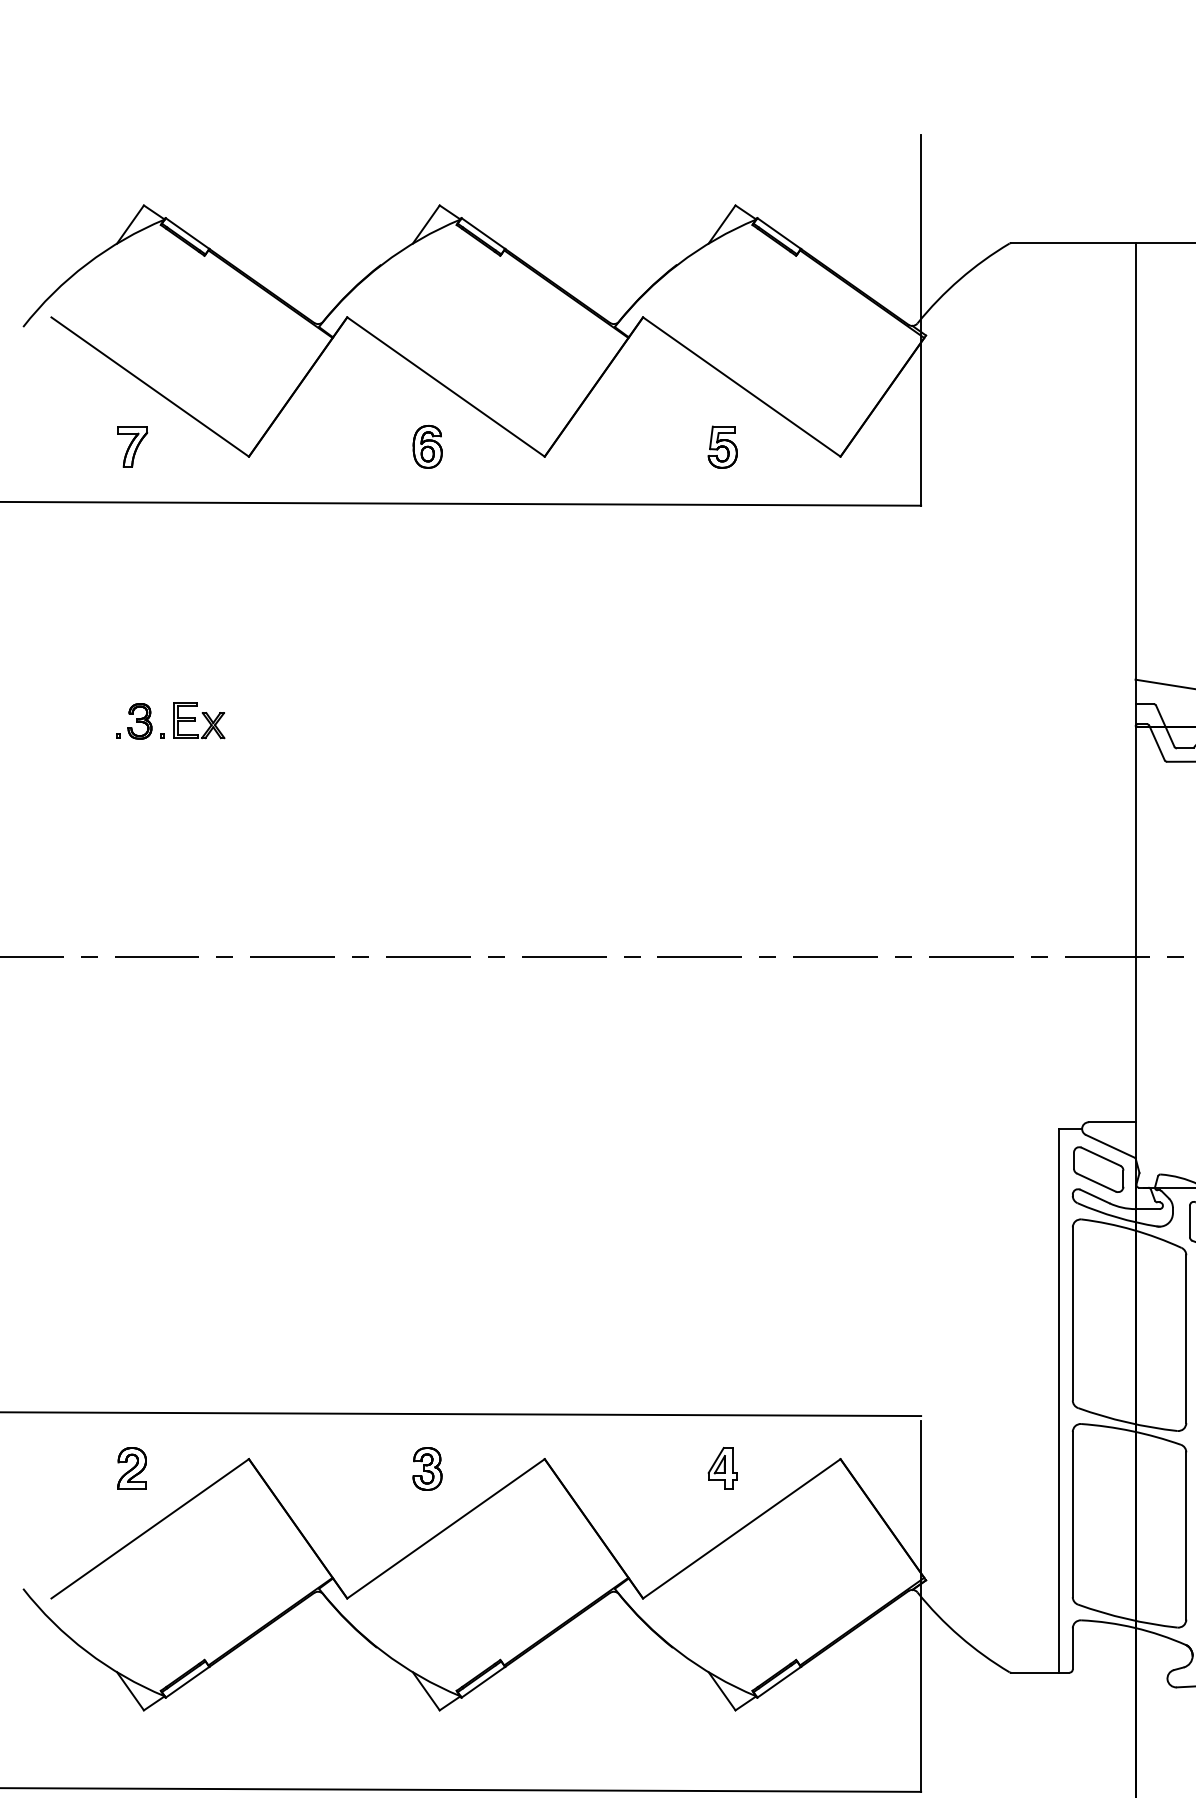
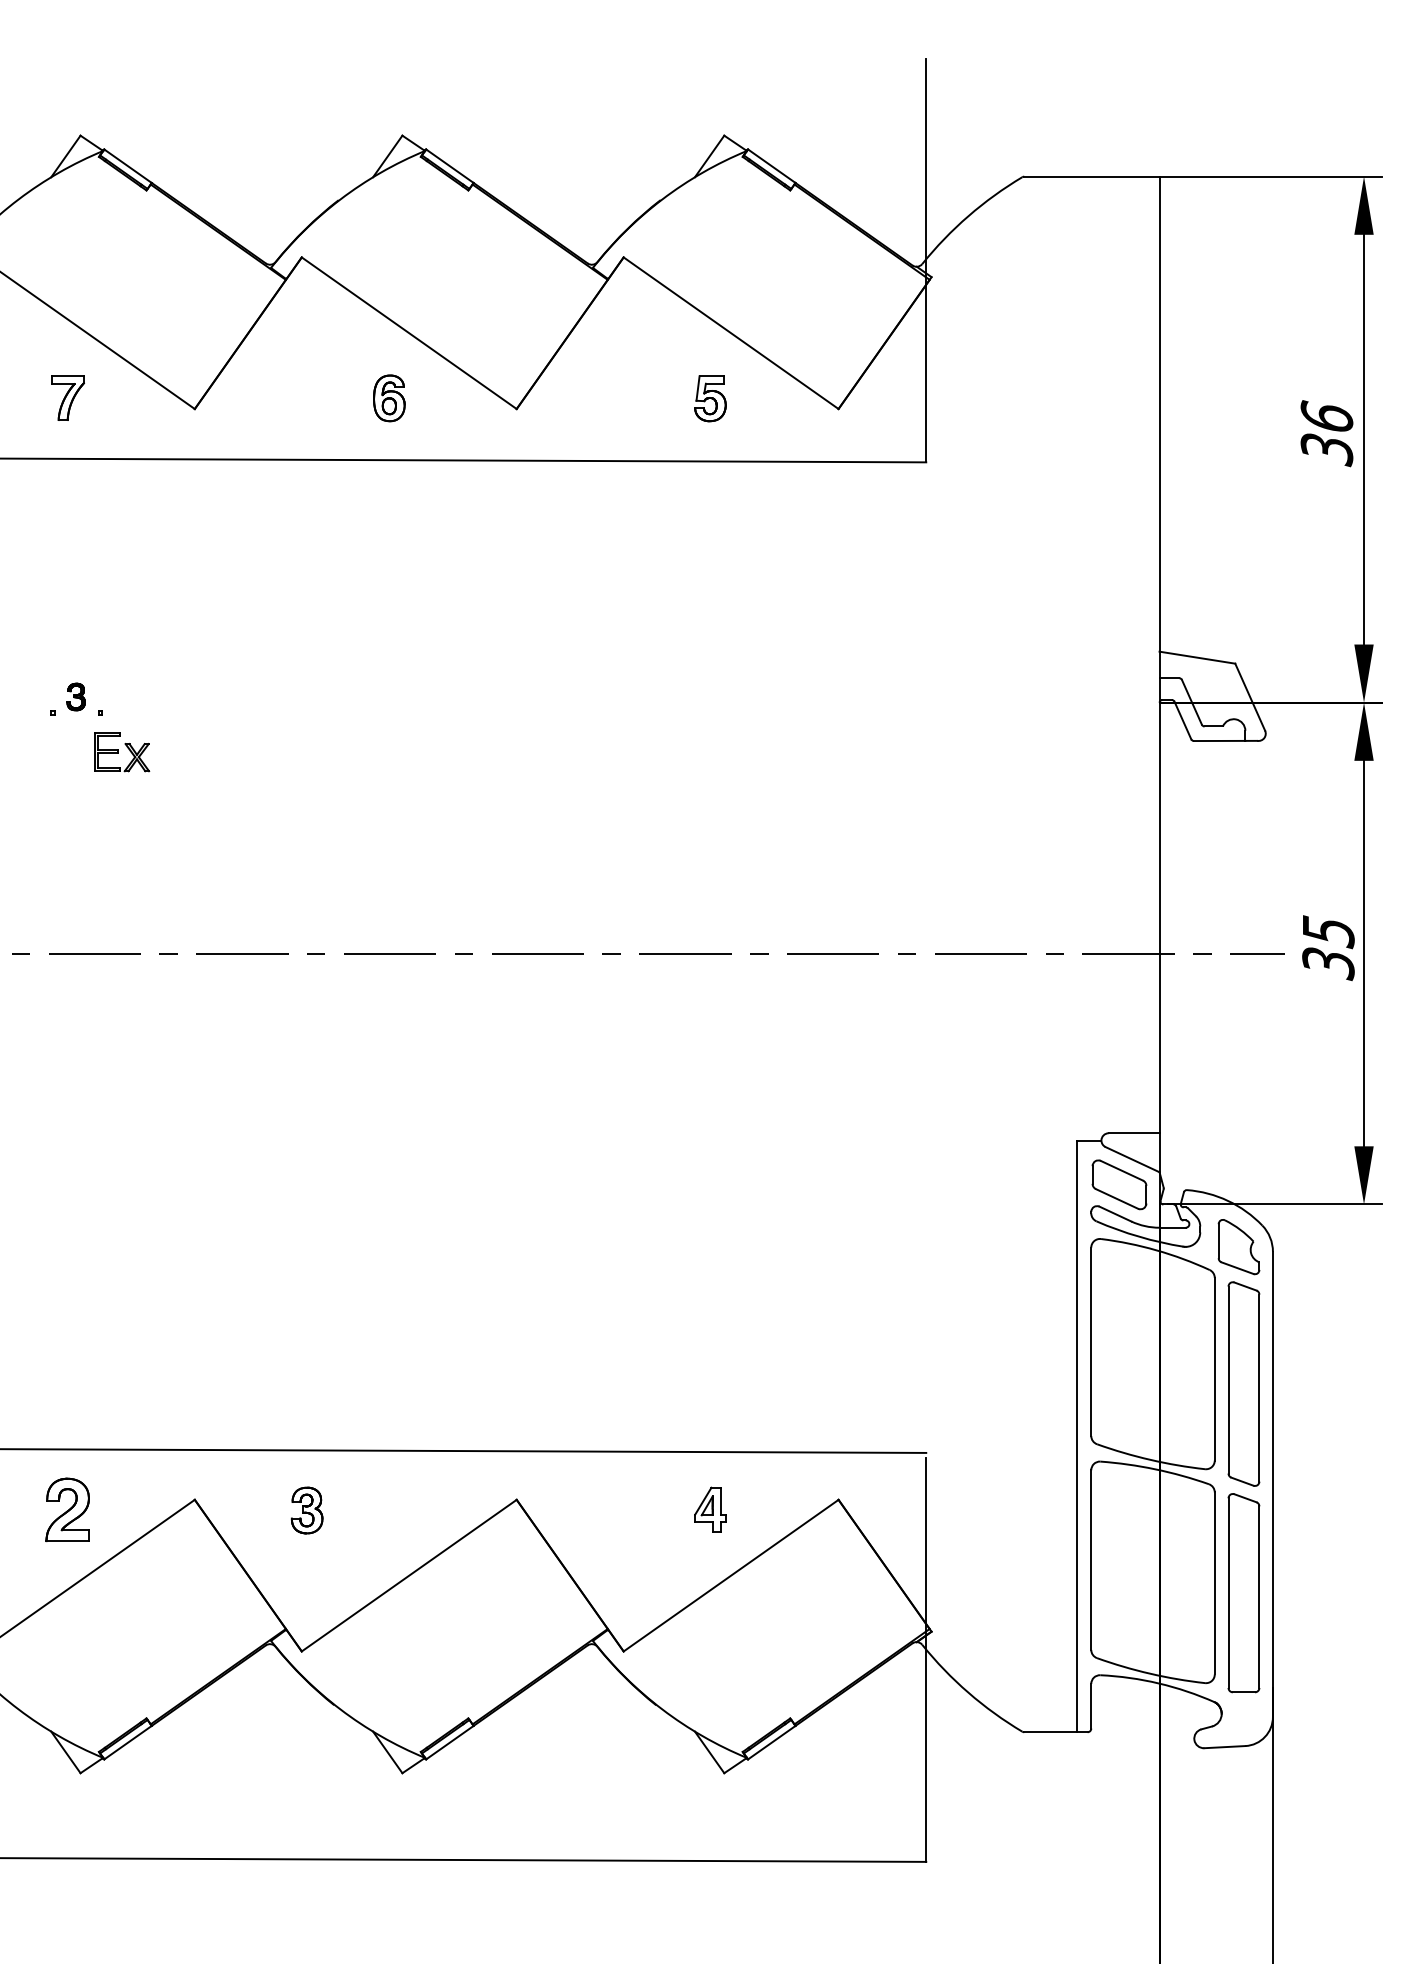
part: (139, 720) -> (75, 696), size x0.7
part: (199, 720) -> (122, 752), moved
part: (131, 1468) -> (67, 1509), size x1.4
part: (426, 1468) -> (306, 1510), moved

